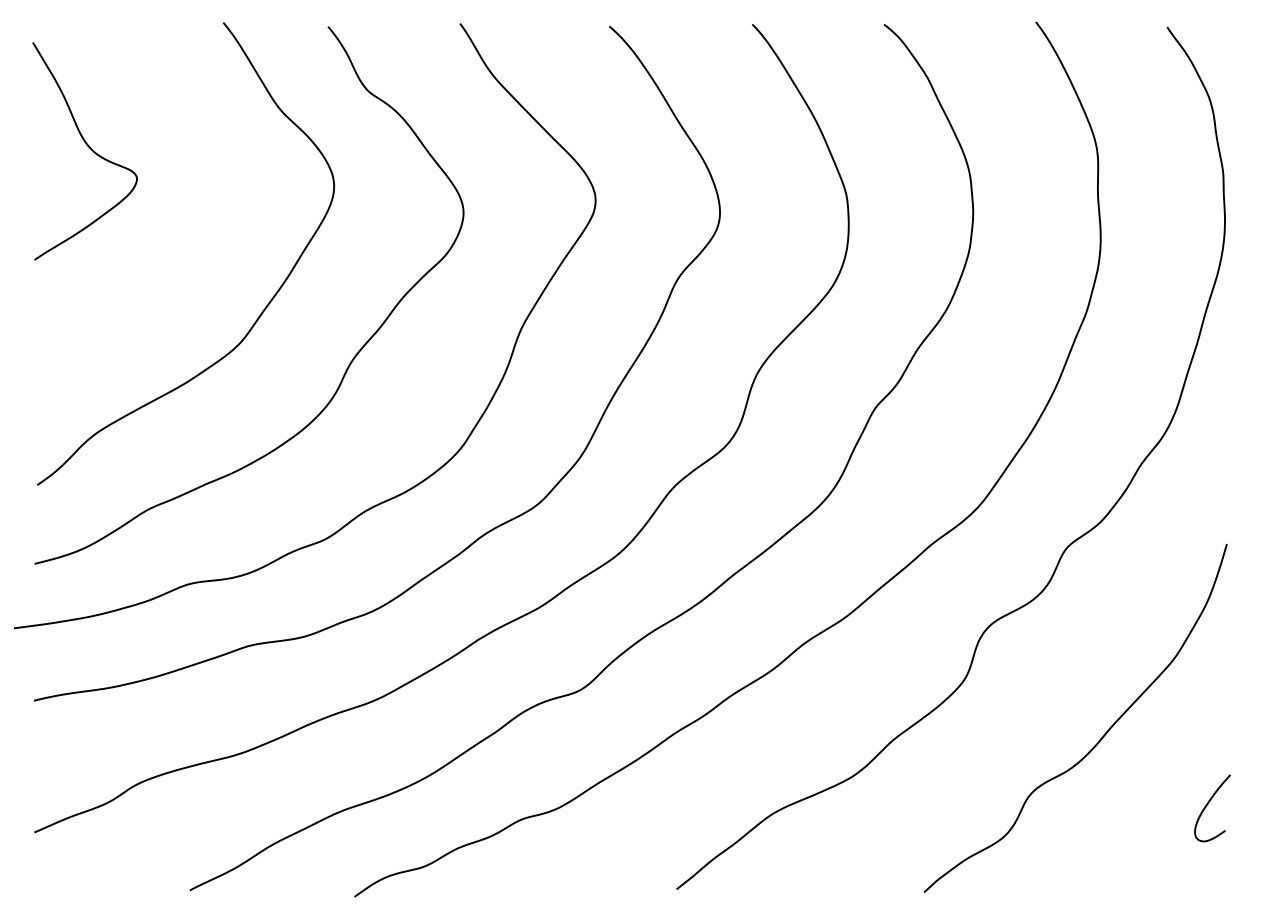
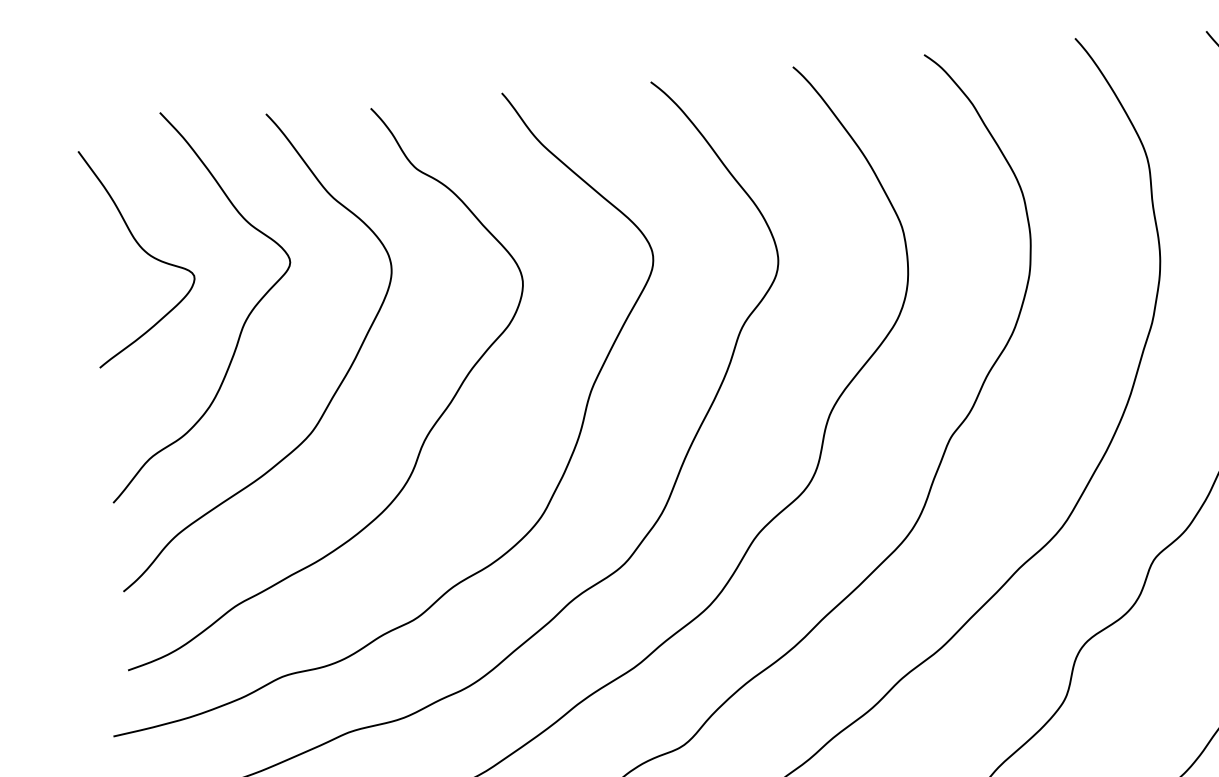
curve: (180, 230) -> (242, 324), added

